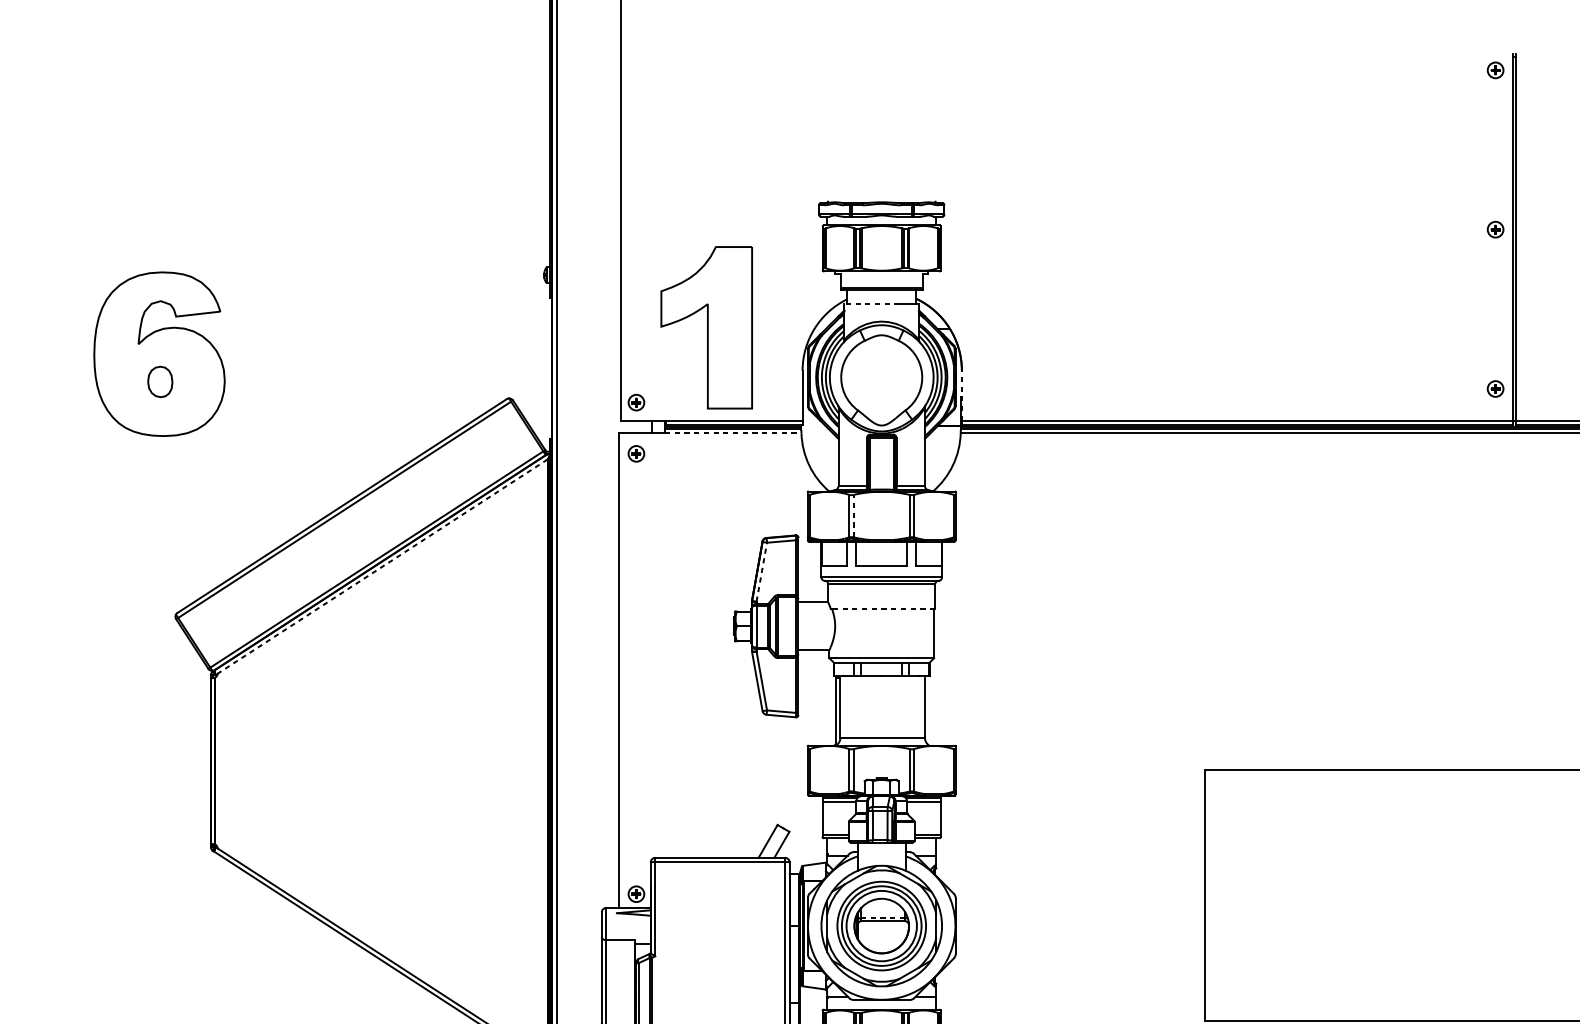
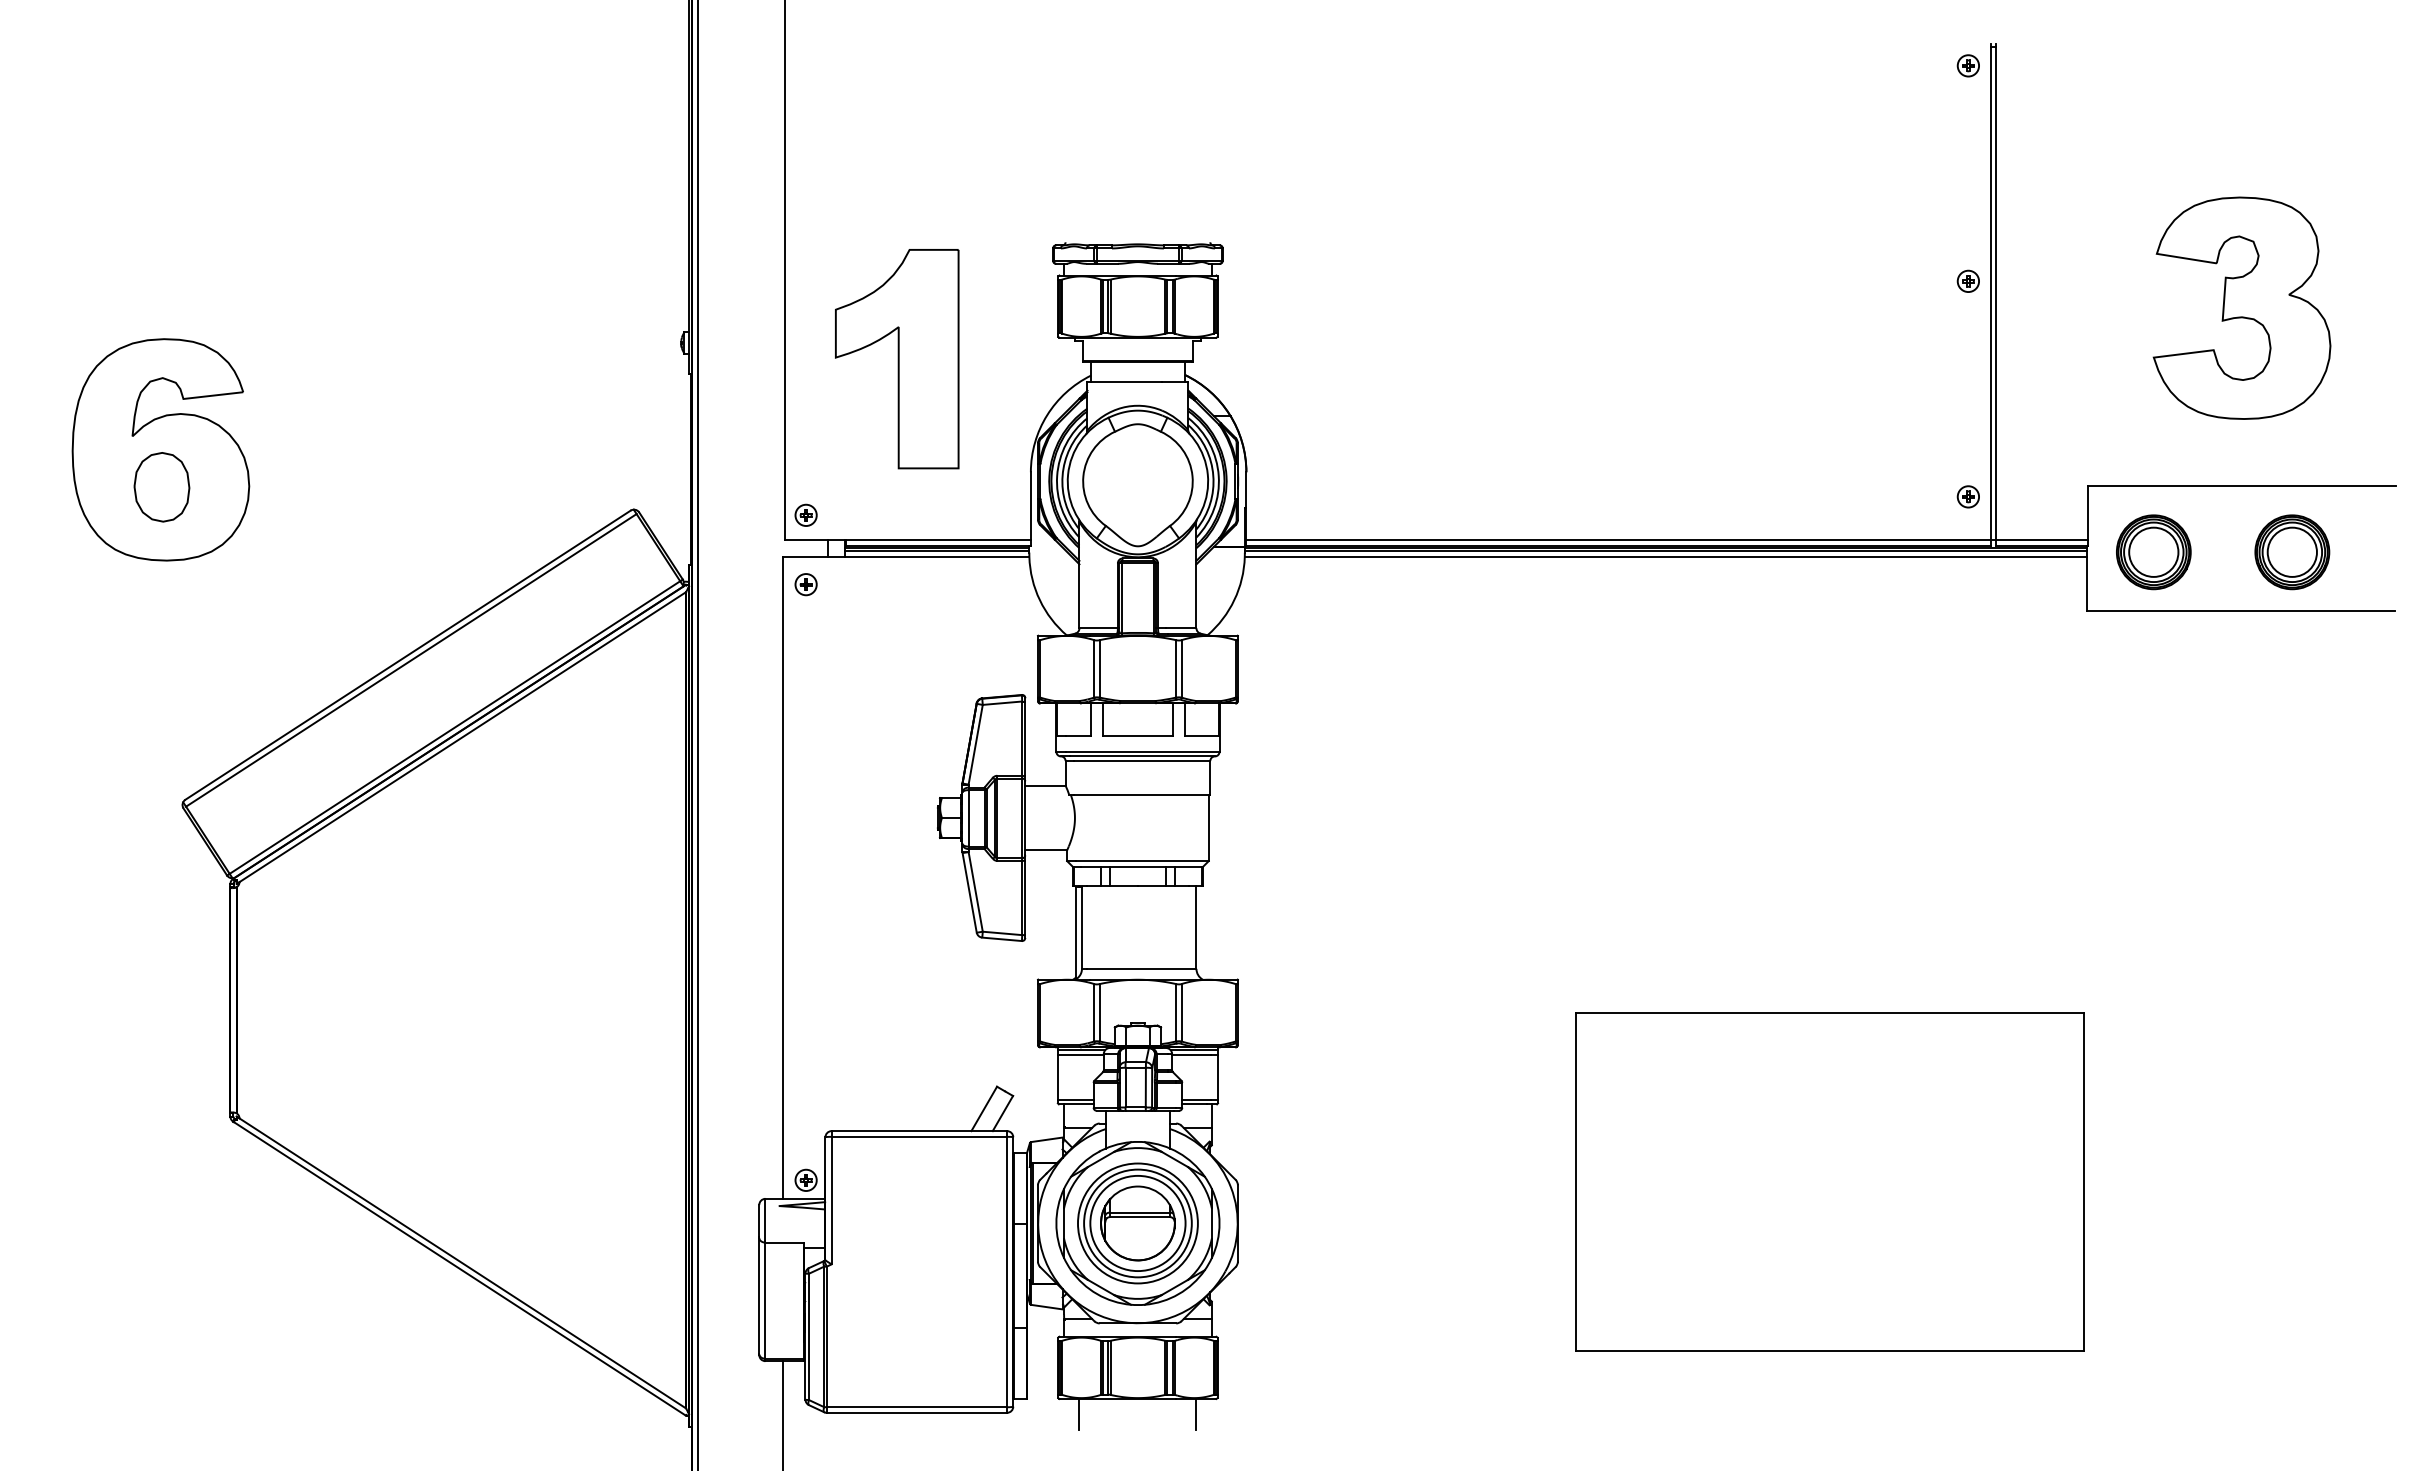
line: (871, 304) -> (1124, 382), dashed -> solid
part: (706, 328) -> (897, 359), moved
part: (159, 382) -> (161, 487), size x1.67
line: (961, 396) -> (1246, 506), dashed -> solid
line: (733, 433) -> (937, 556), dashed -> solid
line: (853, 515) -> (1099, 668), dashed -> solid
line: (382, 566) -> (462, 737), dashed -> solid
line: (761, 572) -> (975, 744), dashed -> solid
line: (885, 608) -> (1142, 794), dashed -> solid
line: (883, 917) -> (1140, 1212), dashed -> solid

